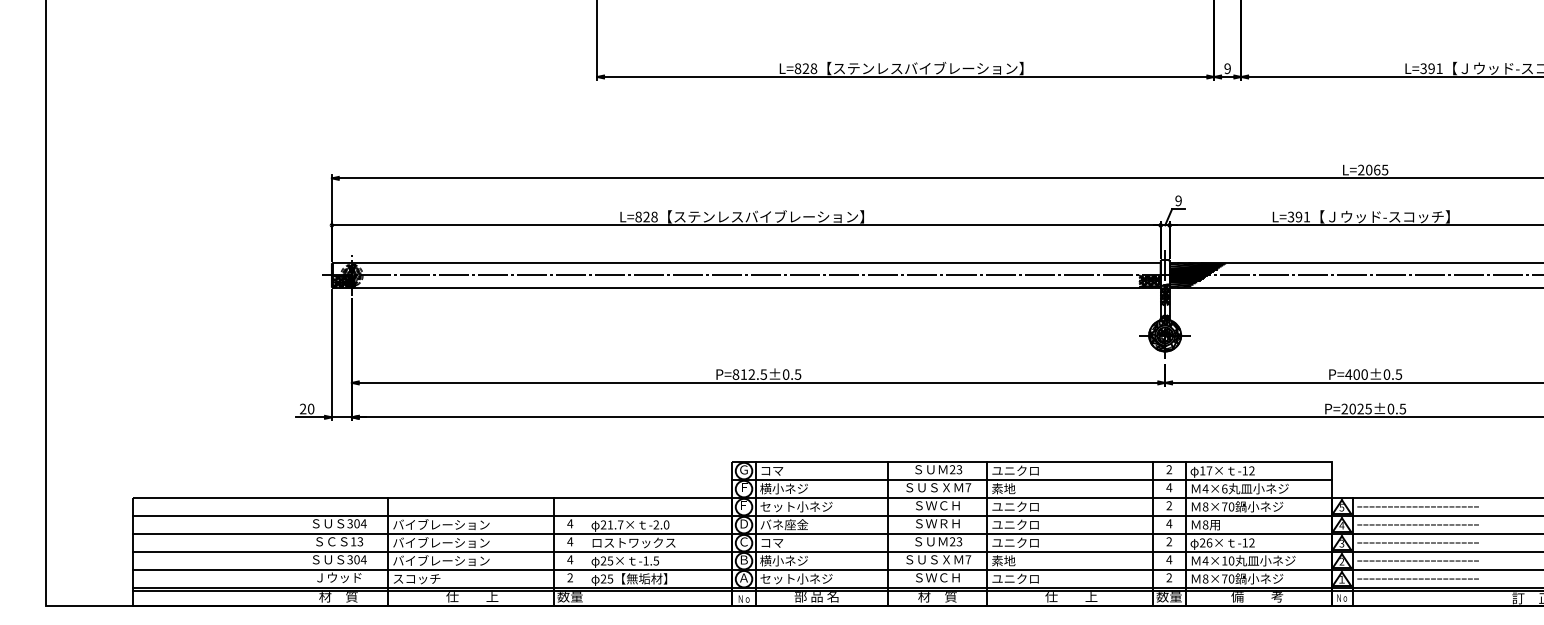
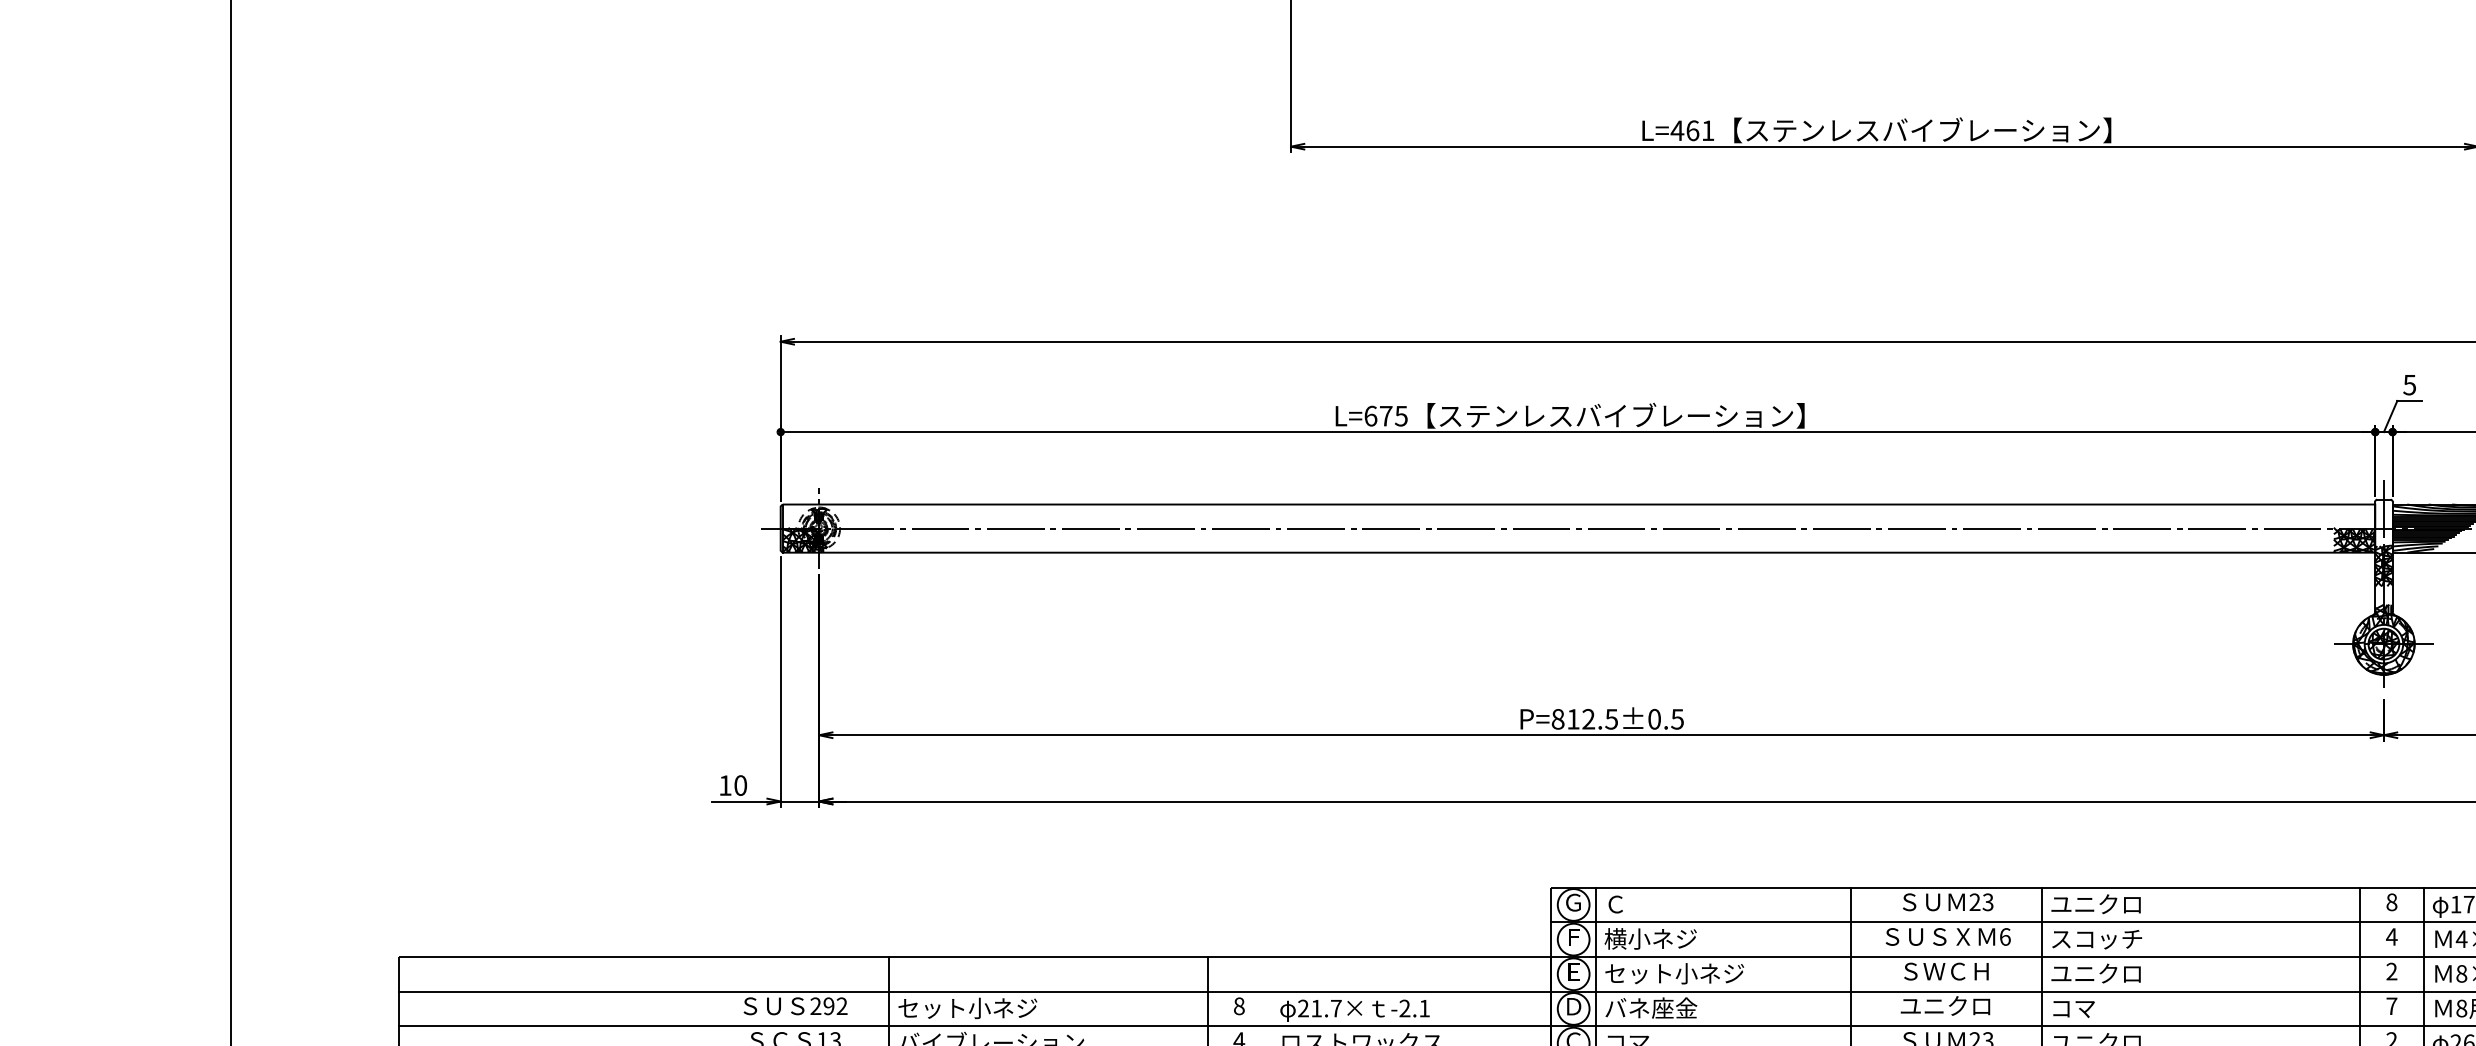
text: (805, 68) -> (1691, 130), L=828 -> L=461
text: (1178, 200) -> (2409, 384), 9 -> 5
text: (646, 216) -> (1385, 415), L=828 -> L=675
text: (303, 408) -> (726, 784), 20 -> 10
text: (1169, 469) -> (2392, 901), 2 -> 8
text: (772, 470) -> (1628, 903), コマ -> Ｃ
text: (968, 487) -> (2005, 936), 7 -> 6
text: (1015, 488) -> (2095, 938), 素地 -> スコッチ
text: (356, 523) -> (828, 1005), 304 -> 292
text: (570, 523) -> (1239, 1005), 4 -> 8
text: (937, 523) -> (1945, 1005), ＳＷＲＨ -> ユニクロ
text: (1169, 523) -> (2392, 1005), 4 -> 7
text: (441, 524) -> (991, 1007), バイブレーション -> セット小ネジ
text: (666, 524) -> (1424, 1007), -2.0 -> -2.1
text: (1015, 524) -> (2095, 1007), ユニクロ -> コマ

